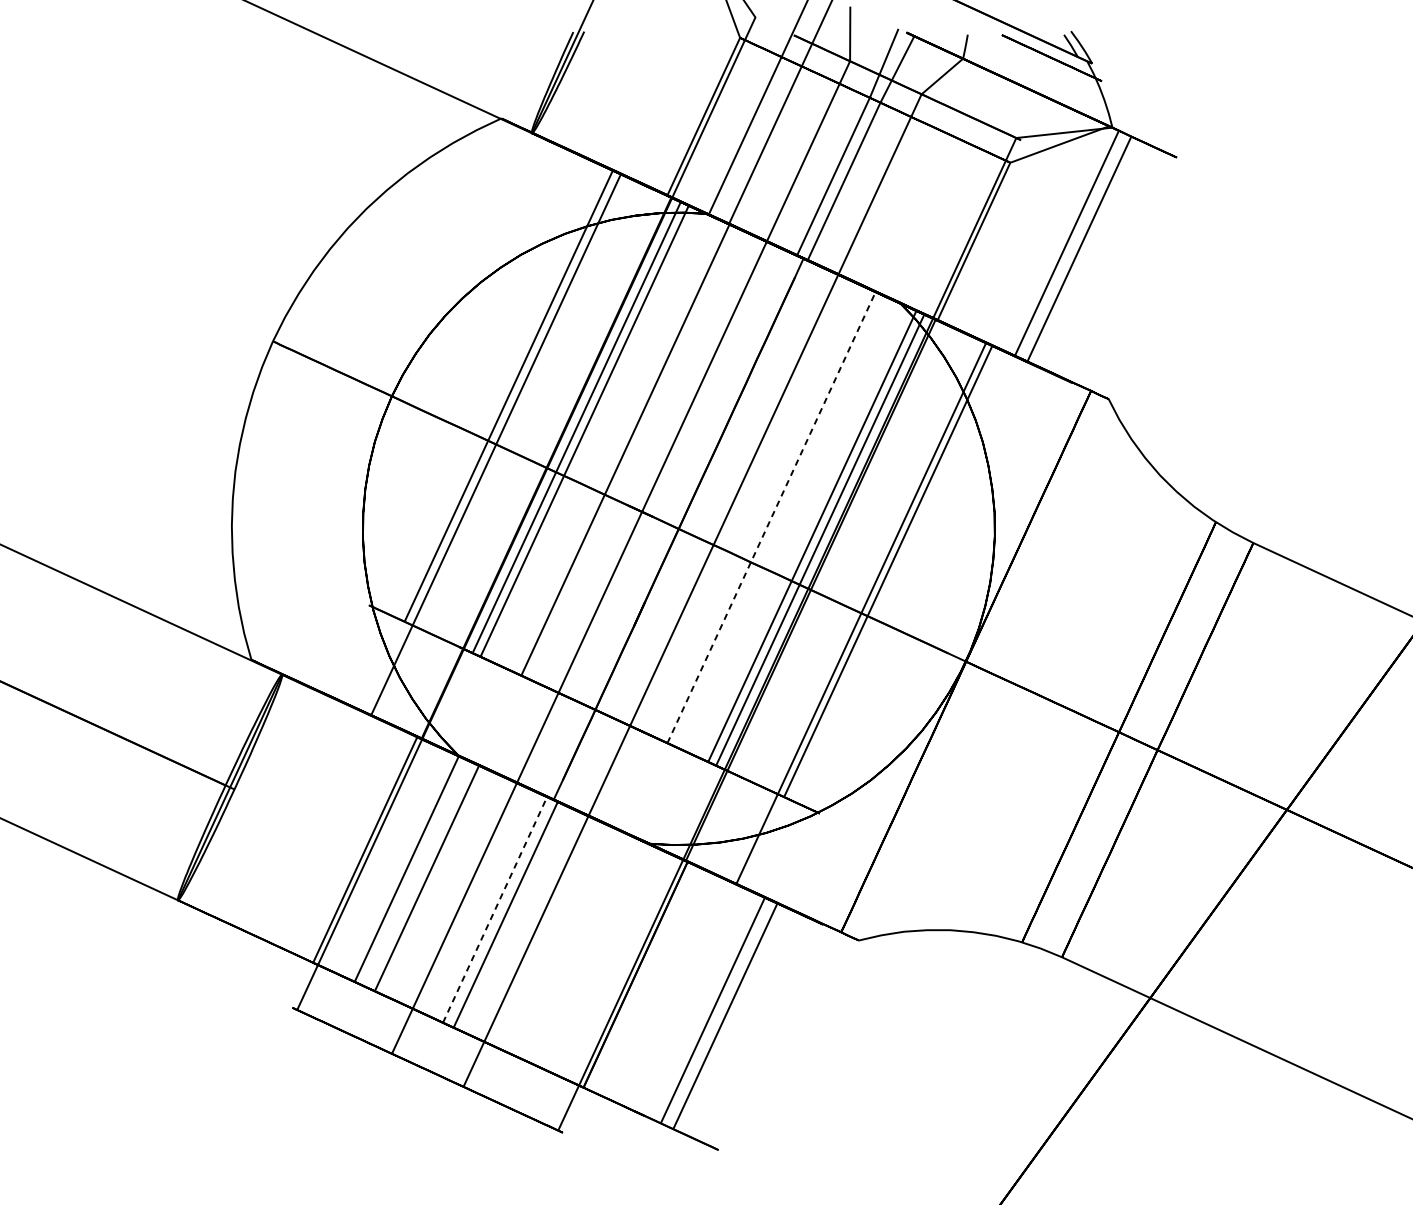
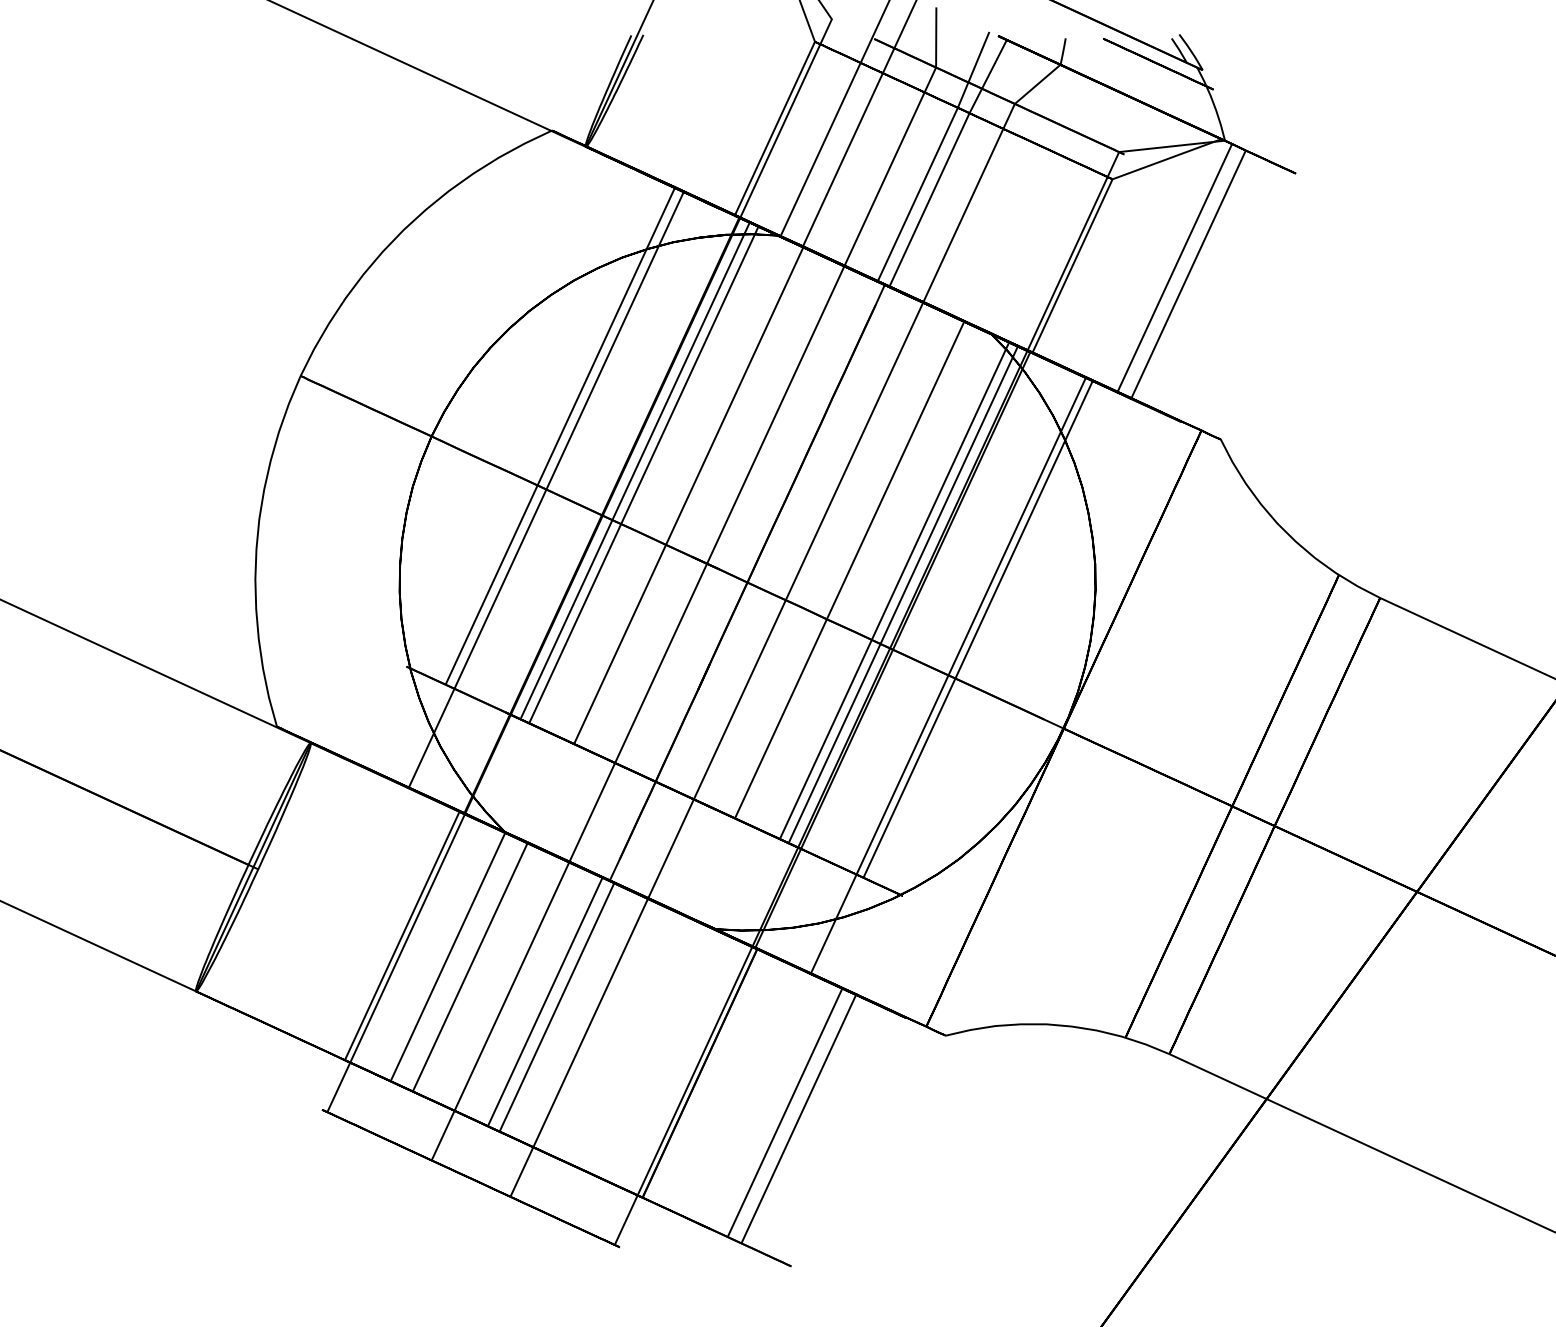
line: (771, 518) -> (849, 570), dashed -> solid
line: (495, 909) -> (545, 1001), dashed -> solid

